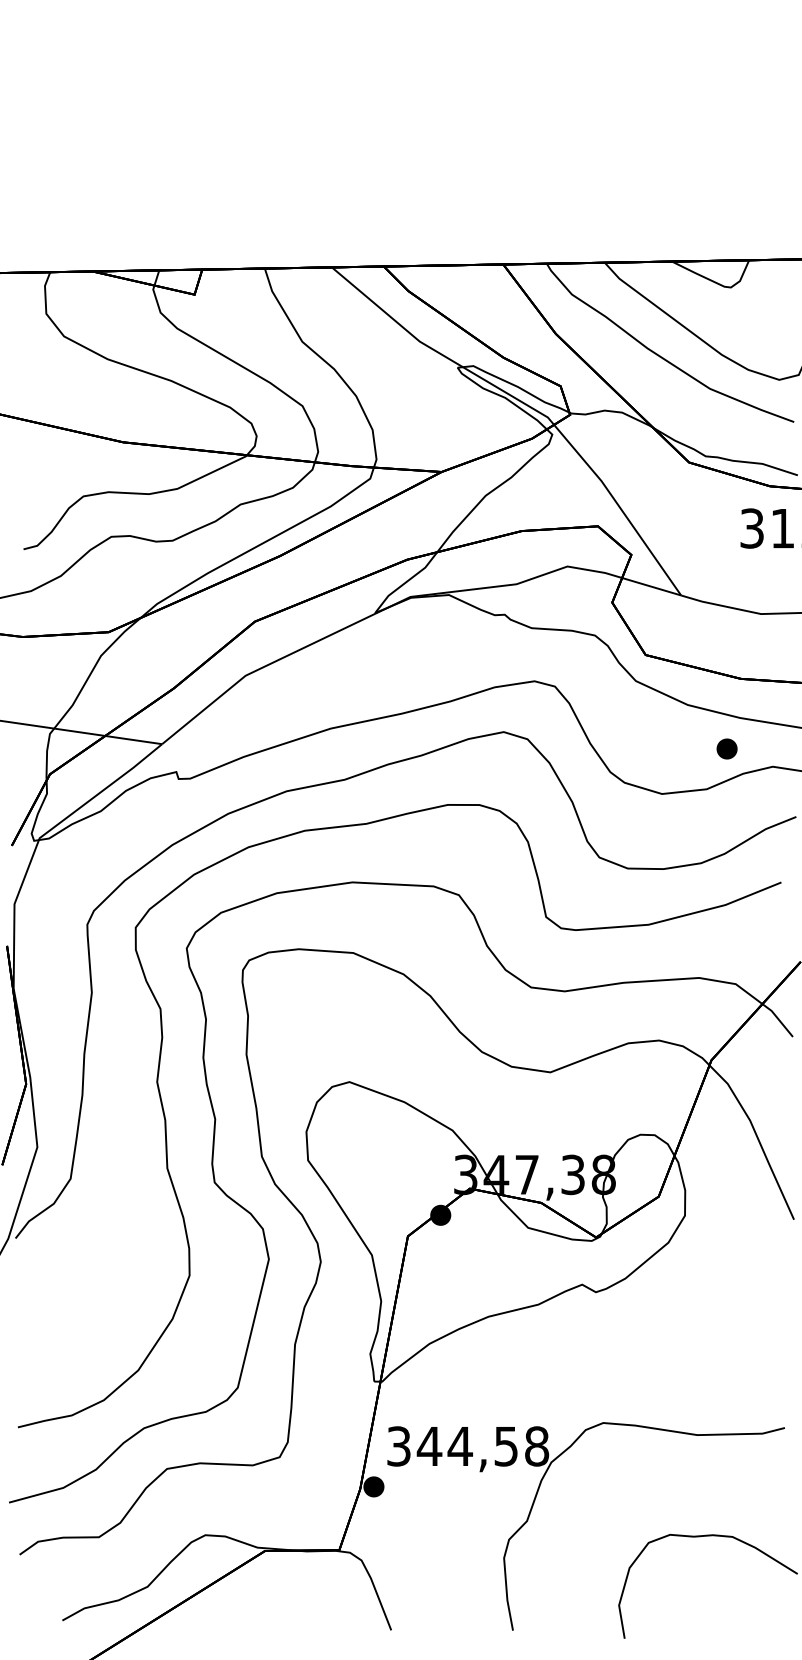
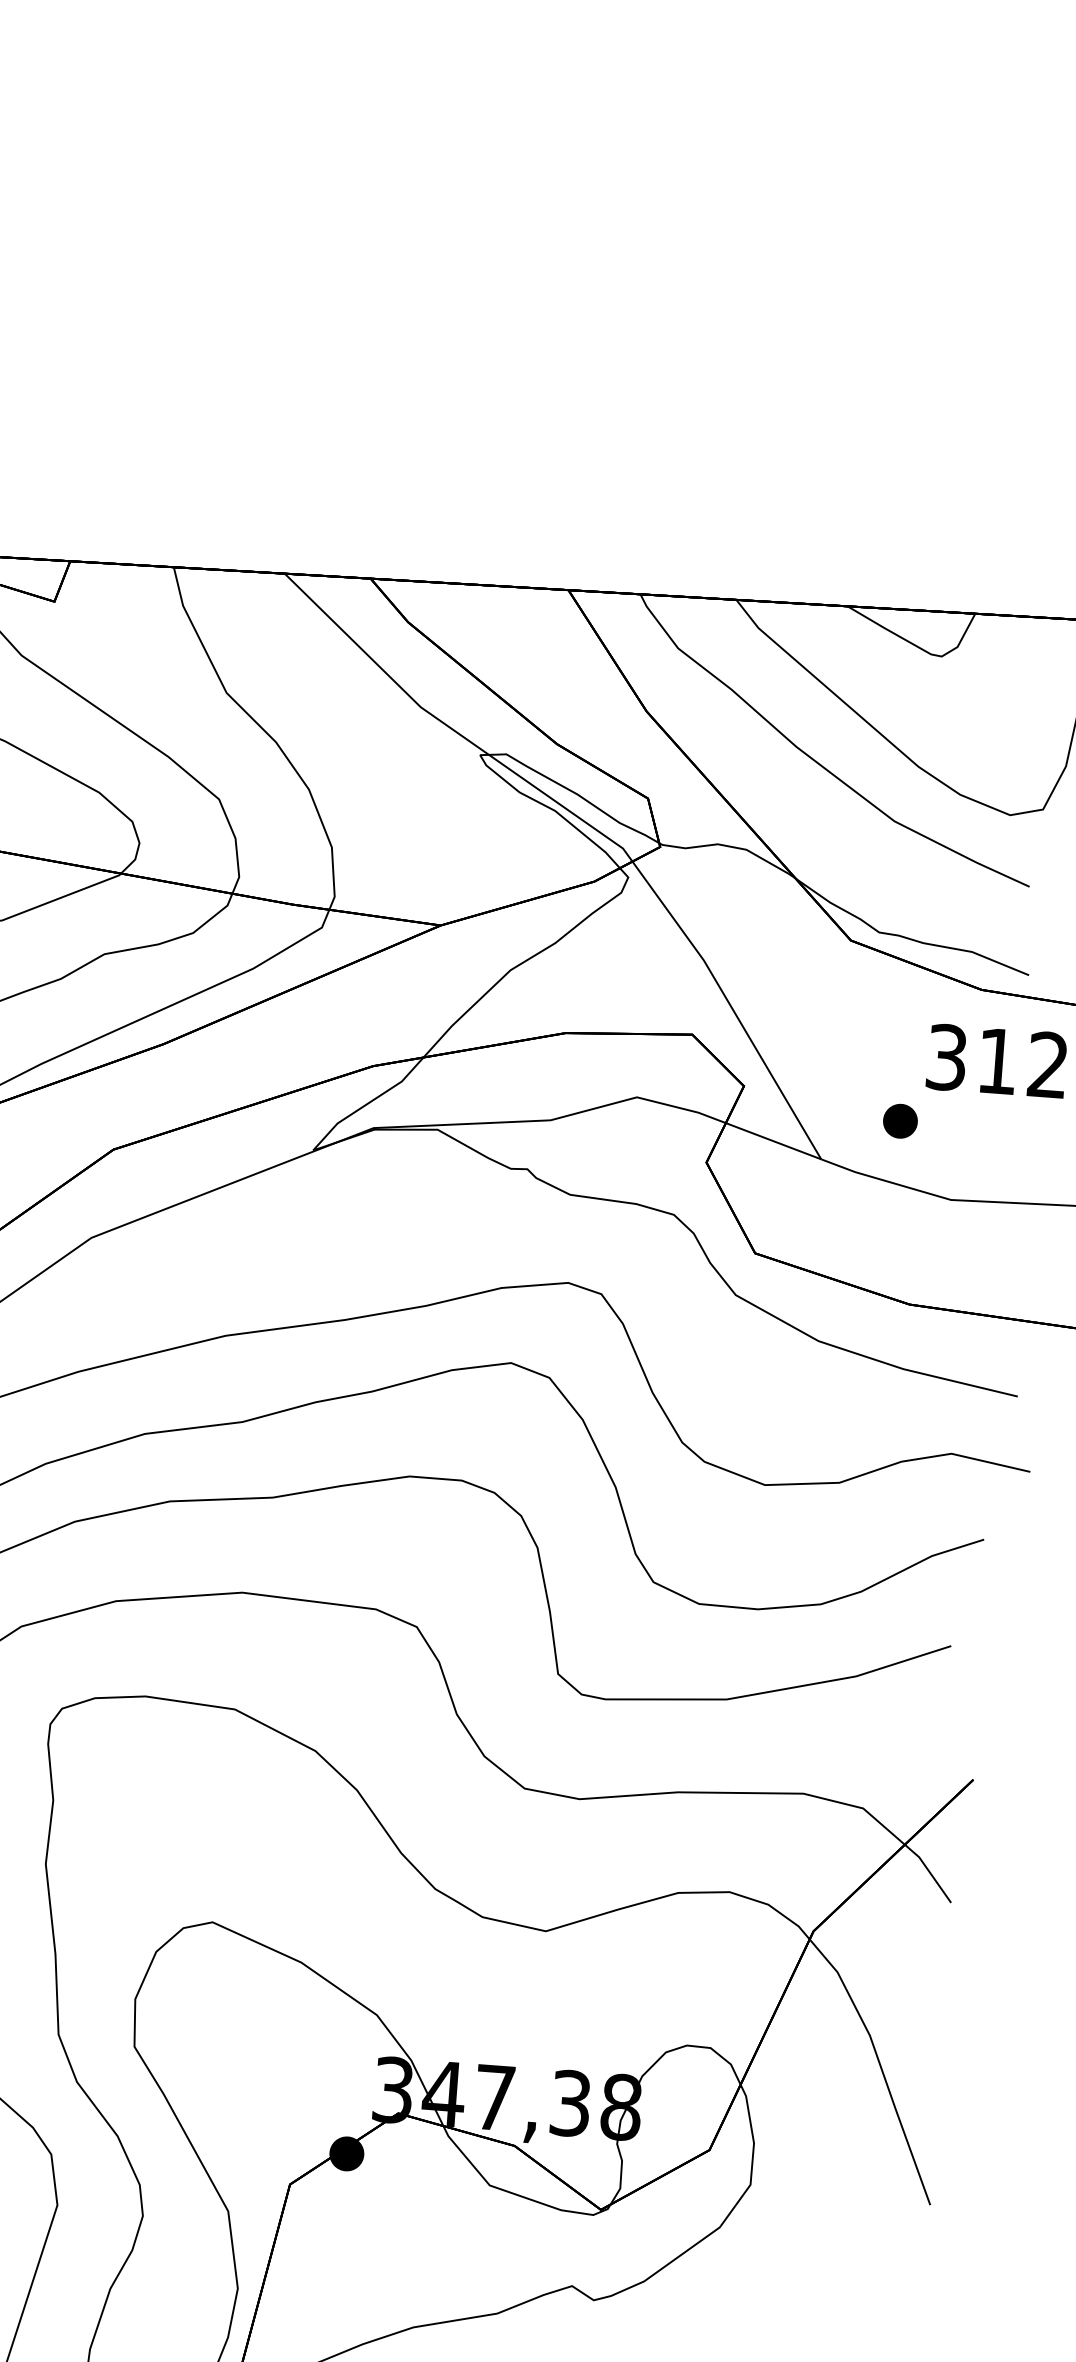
part: (726, 748) -> (899, 1120), moved

